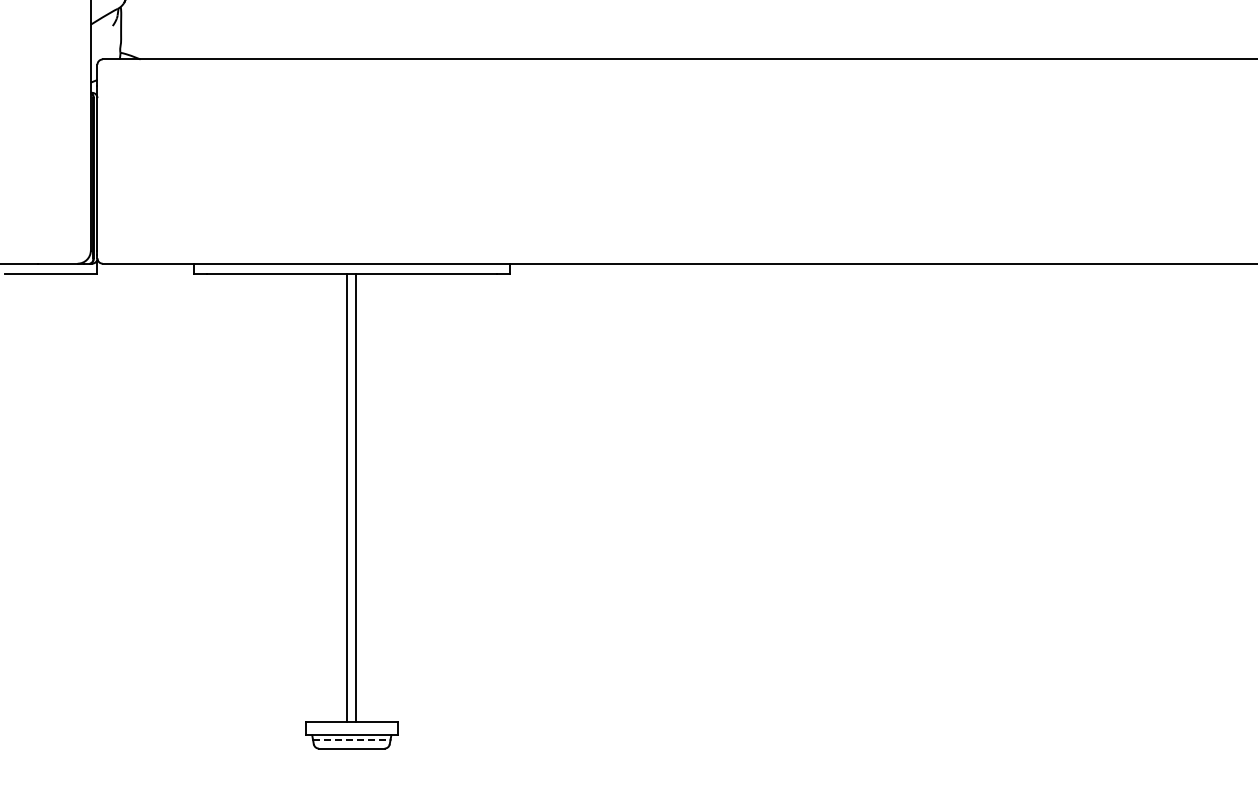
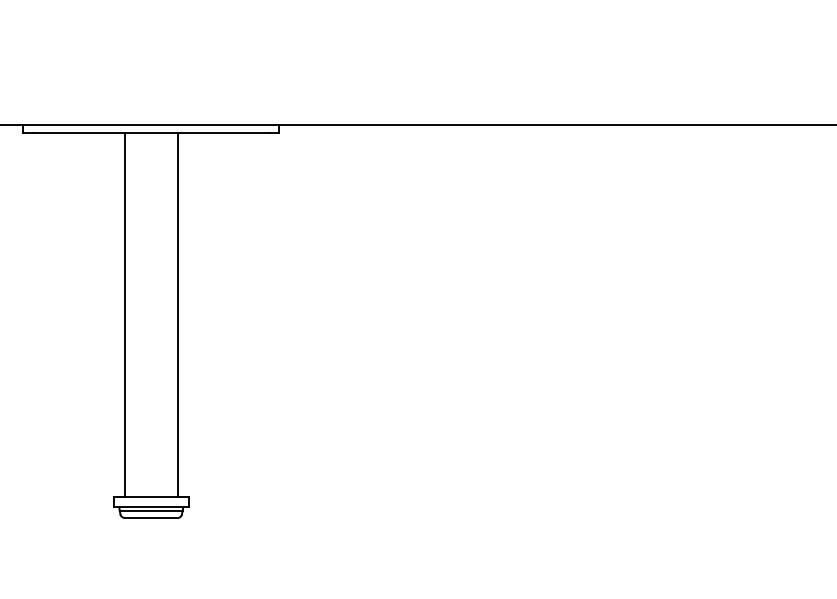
line: (346, 498) -> (177, 315), moved
line: (355, 498) -> (124, 315), moved
line: (351, 739) -> (150, 510), dashed -> solid

